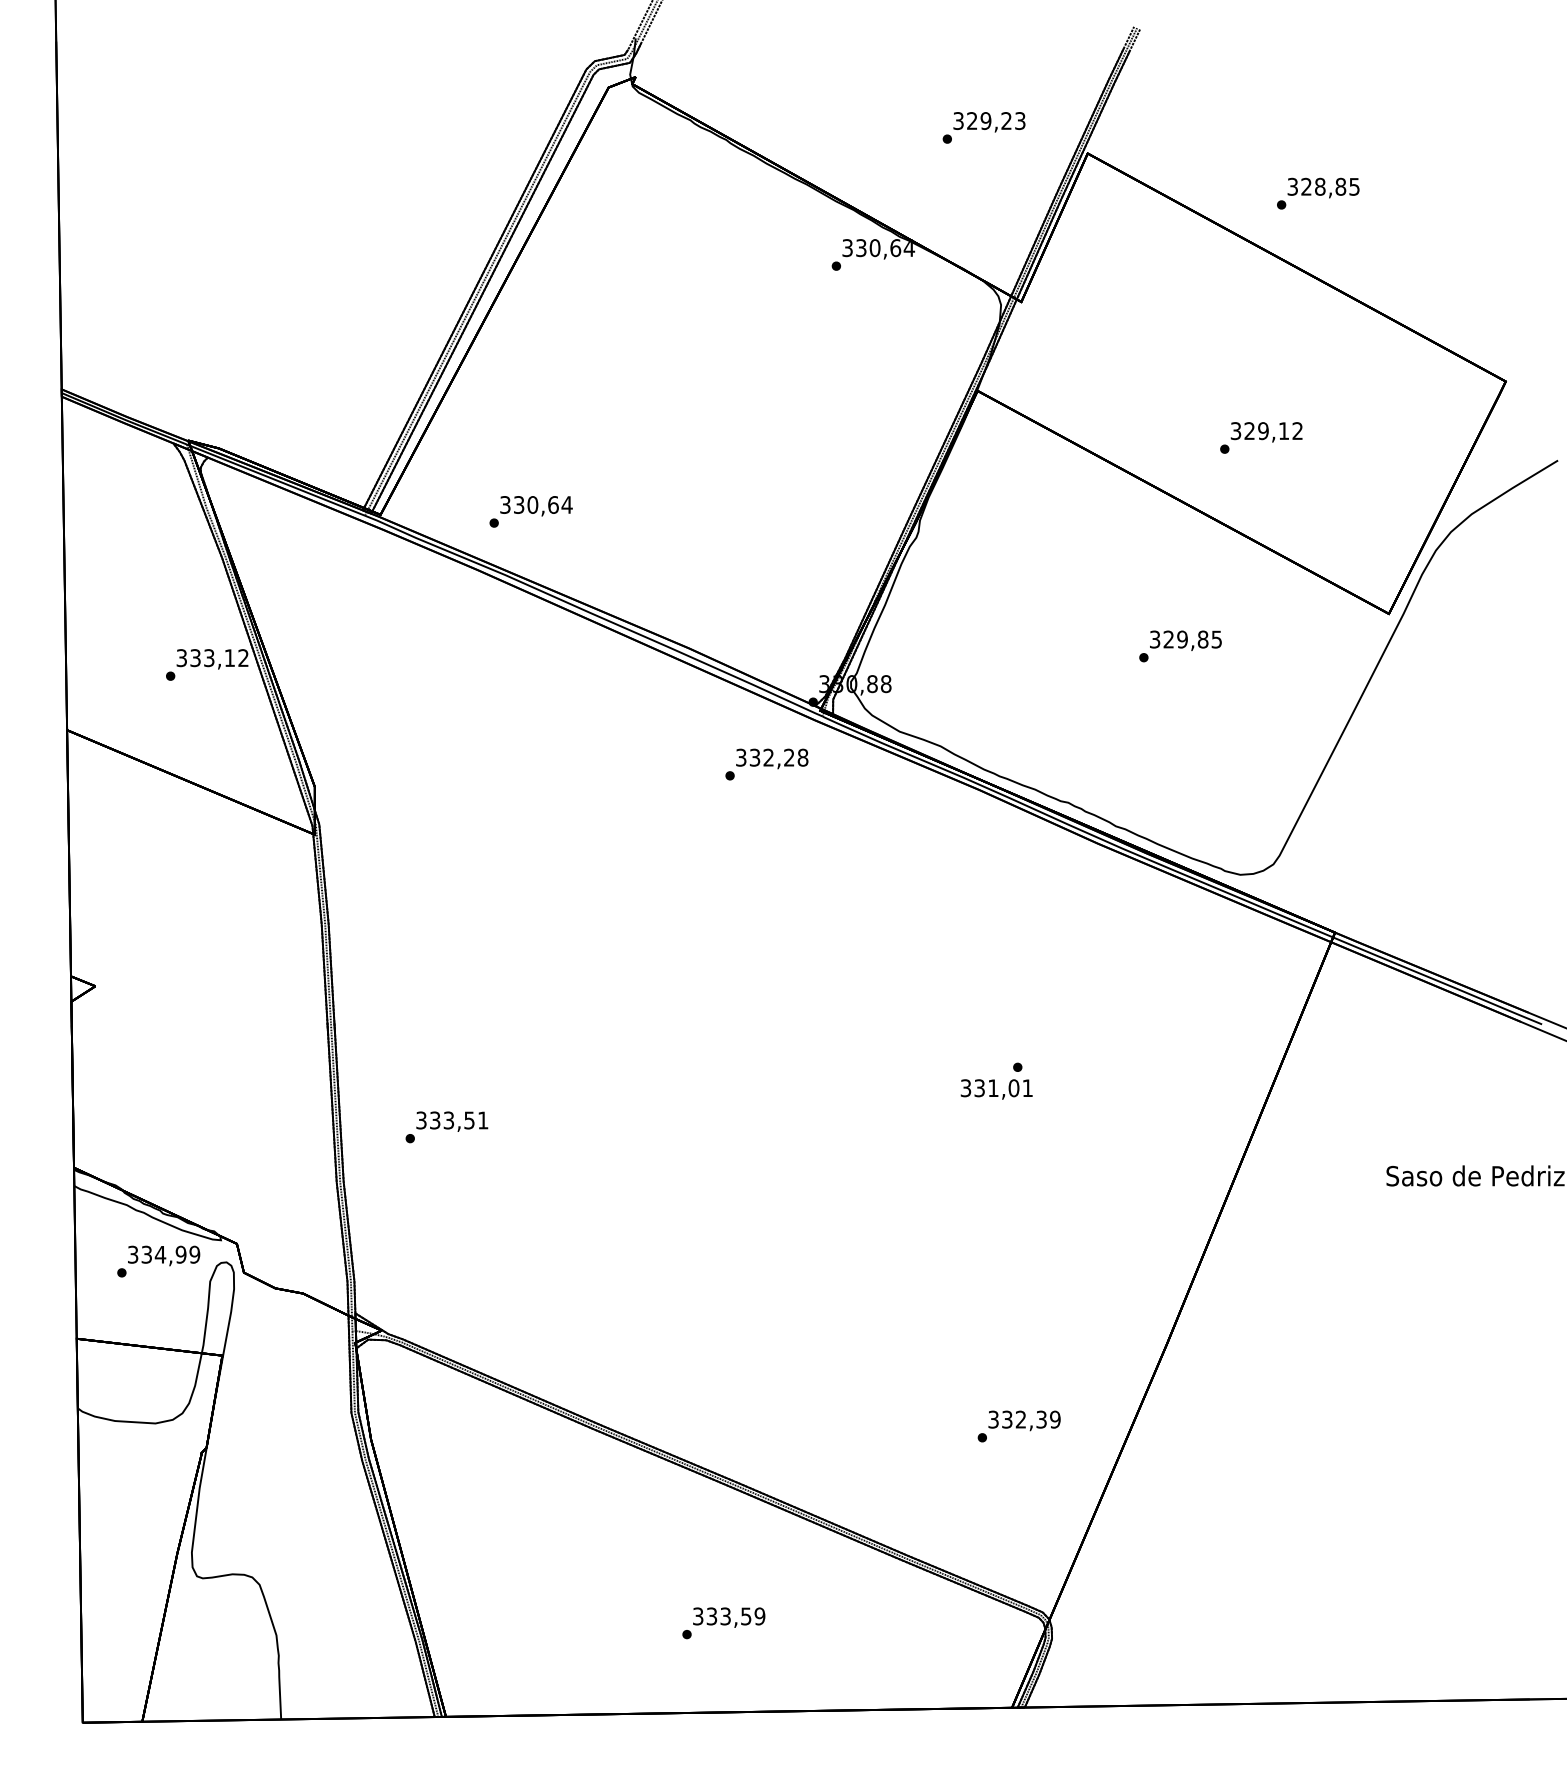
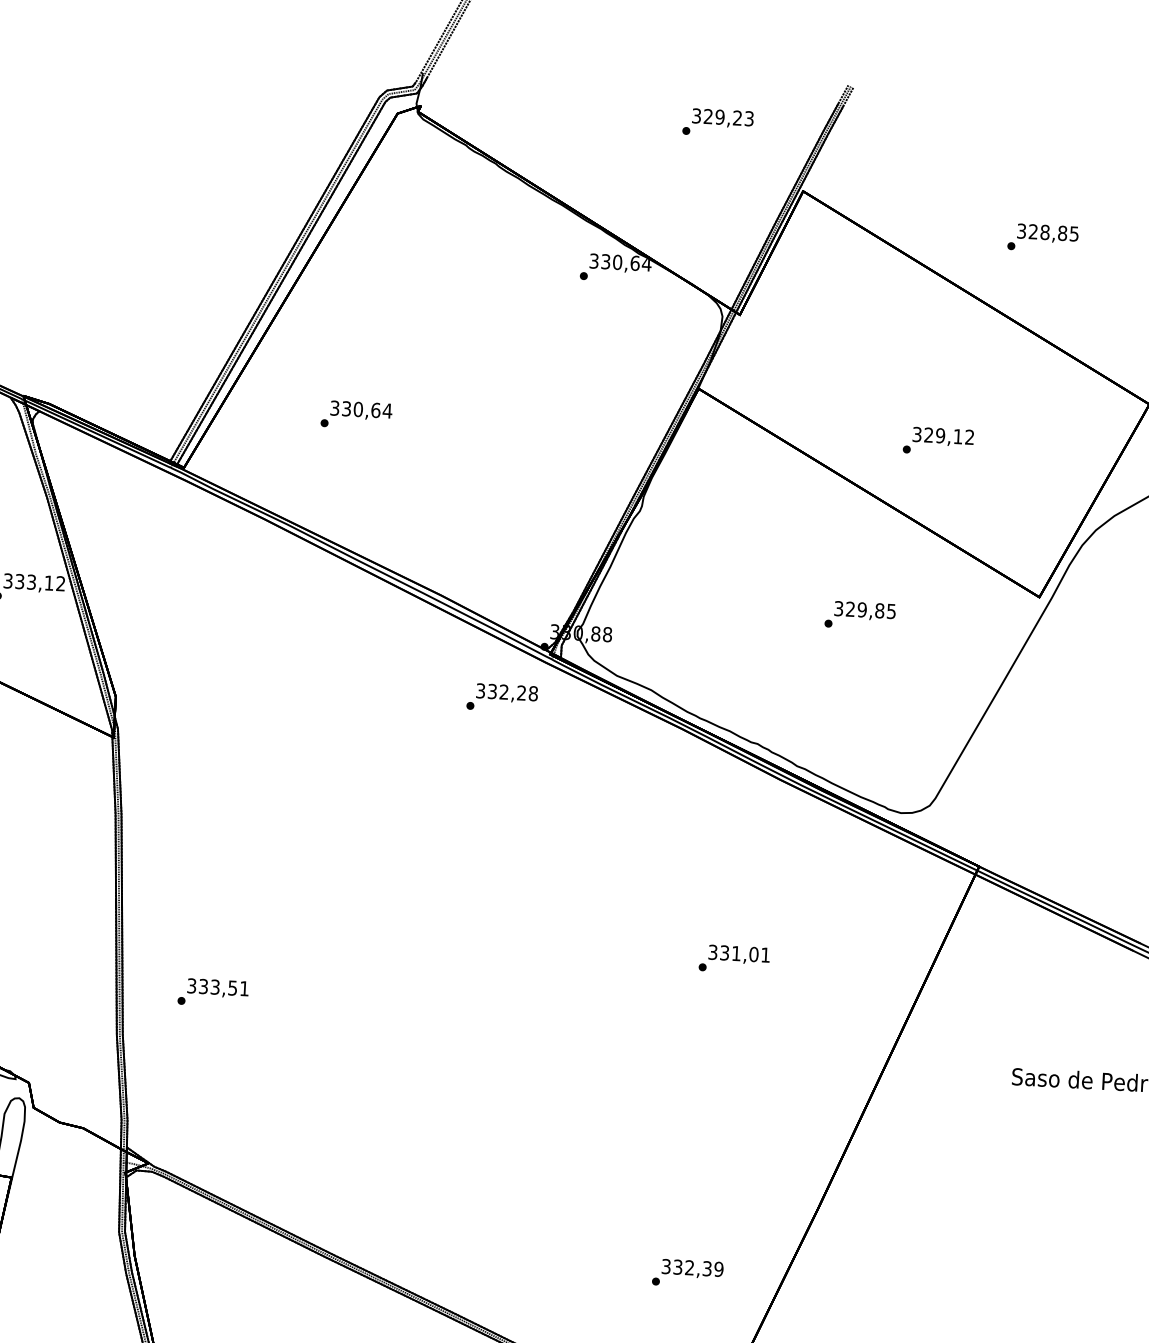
text: (983, 127) -> (717, 122), moved
text: (1318, 193) -> (1043, 238), moved
text: (530, 511) -> (356, 414), moved
text: (996, 1089) -> (738, 954), moved

